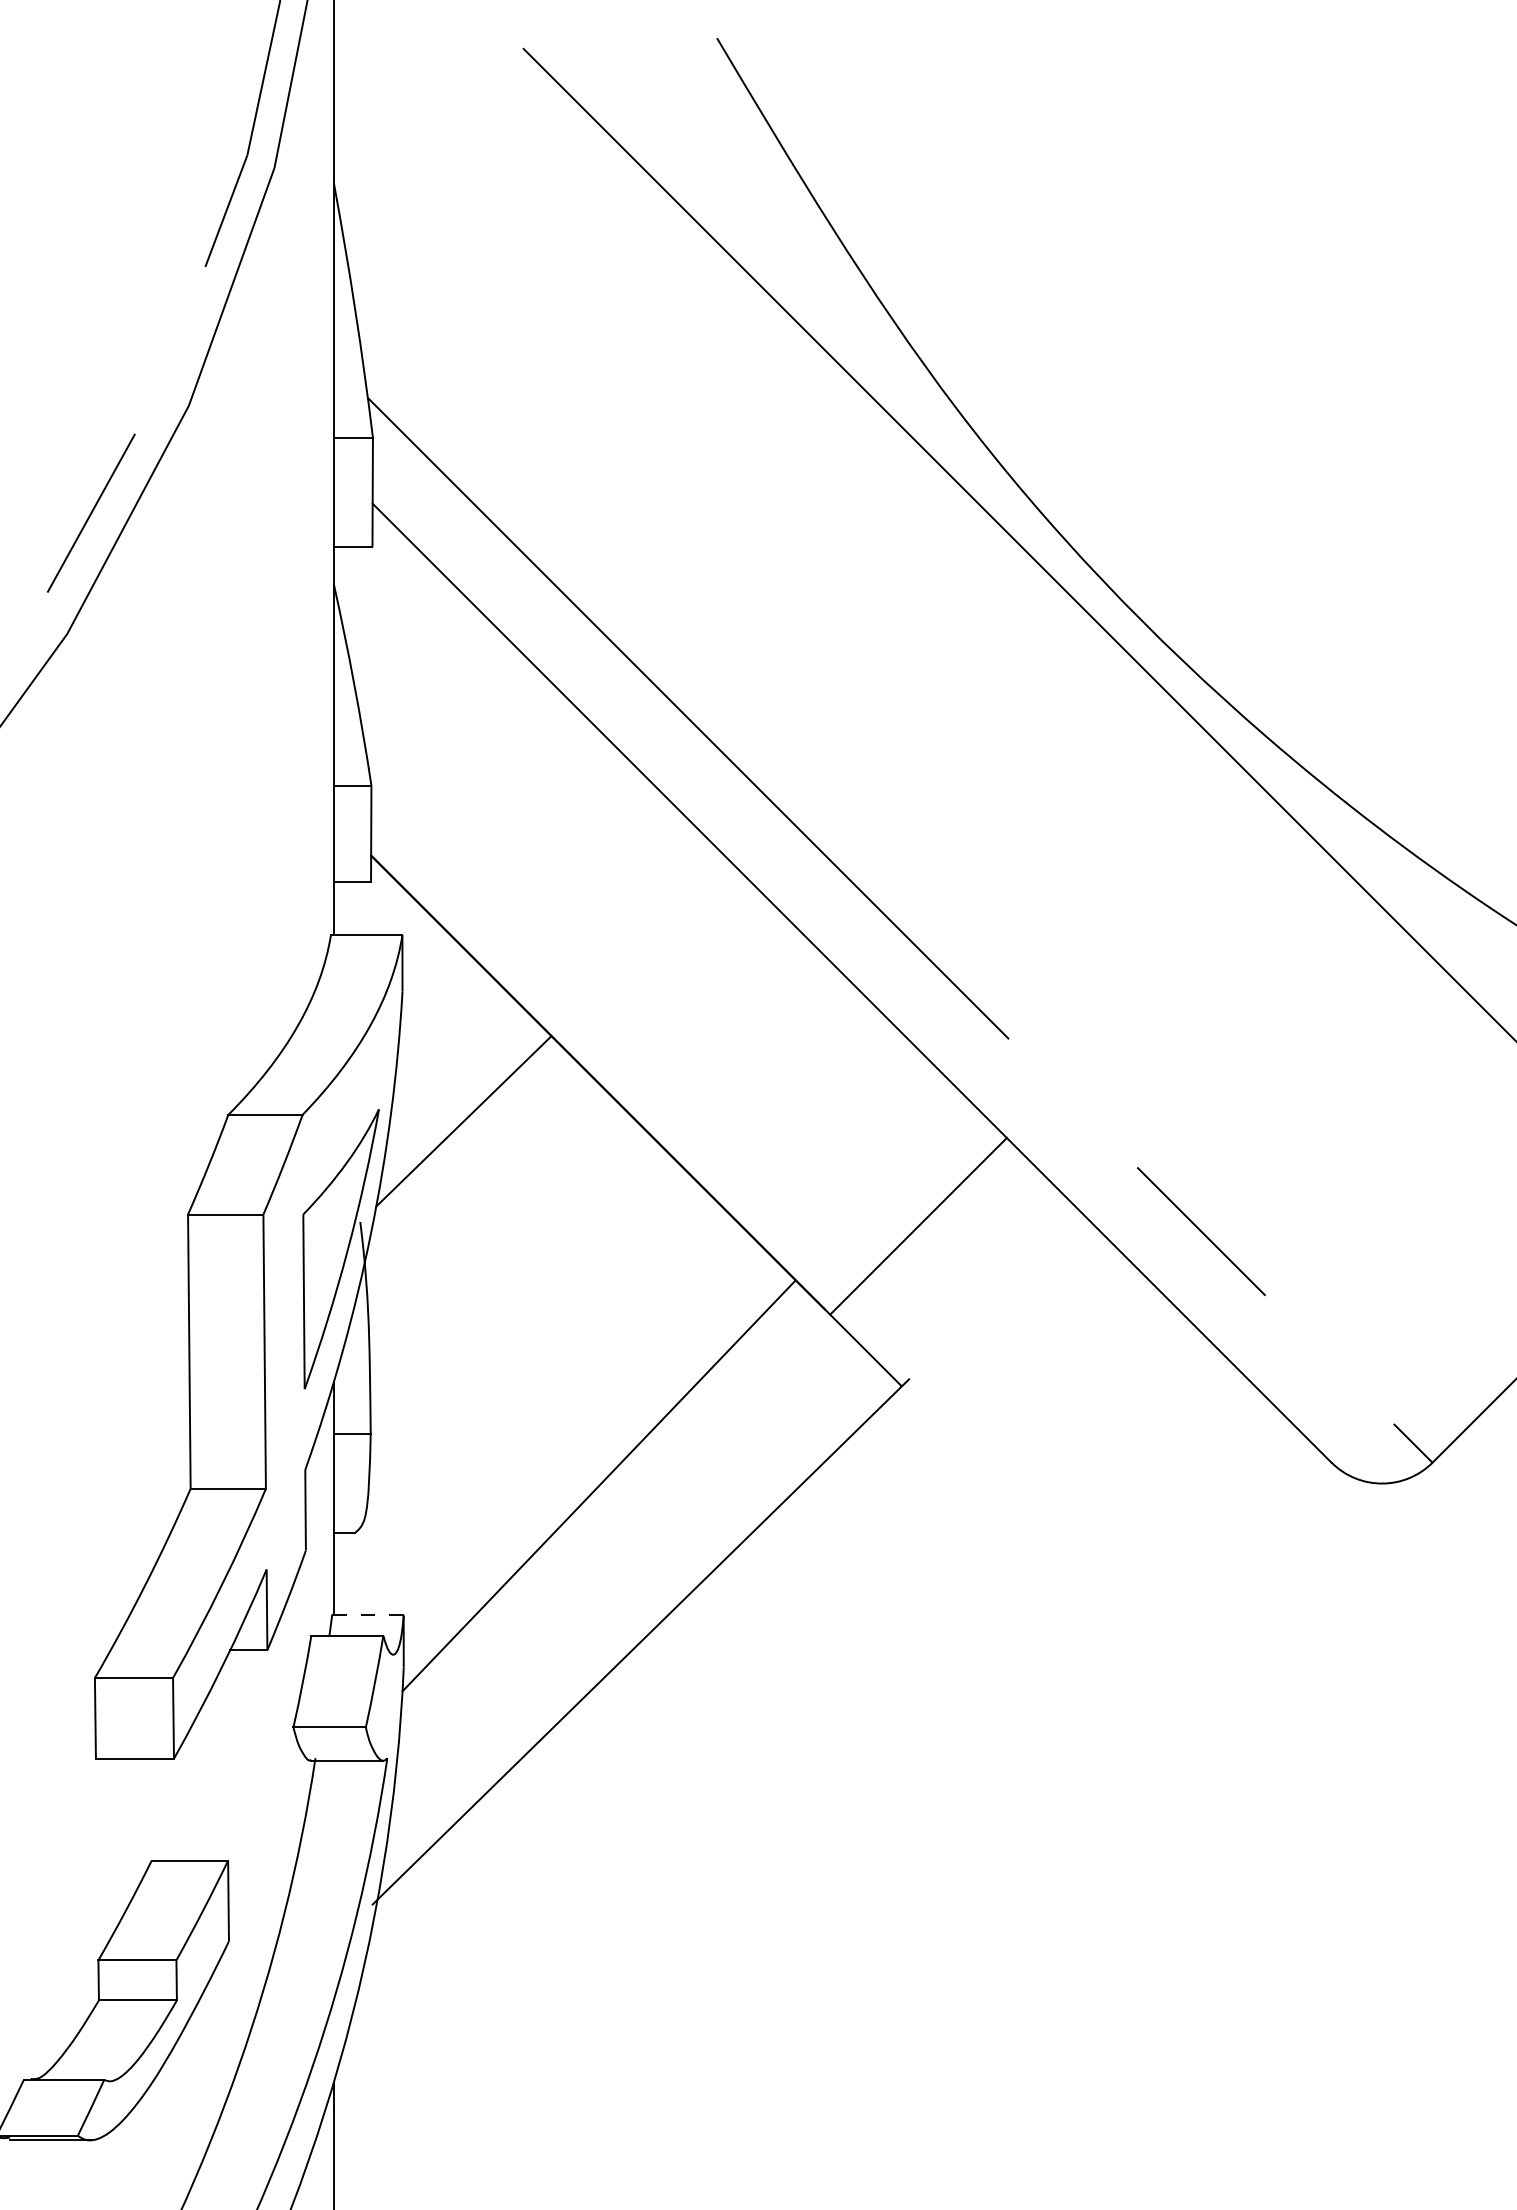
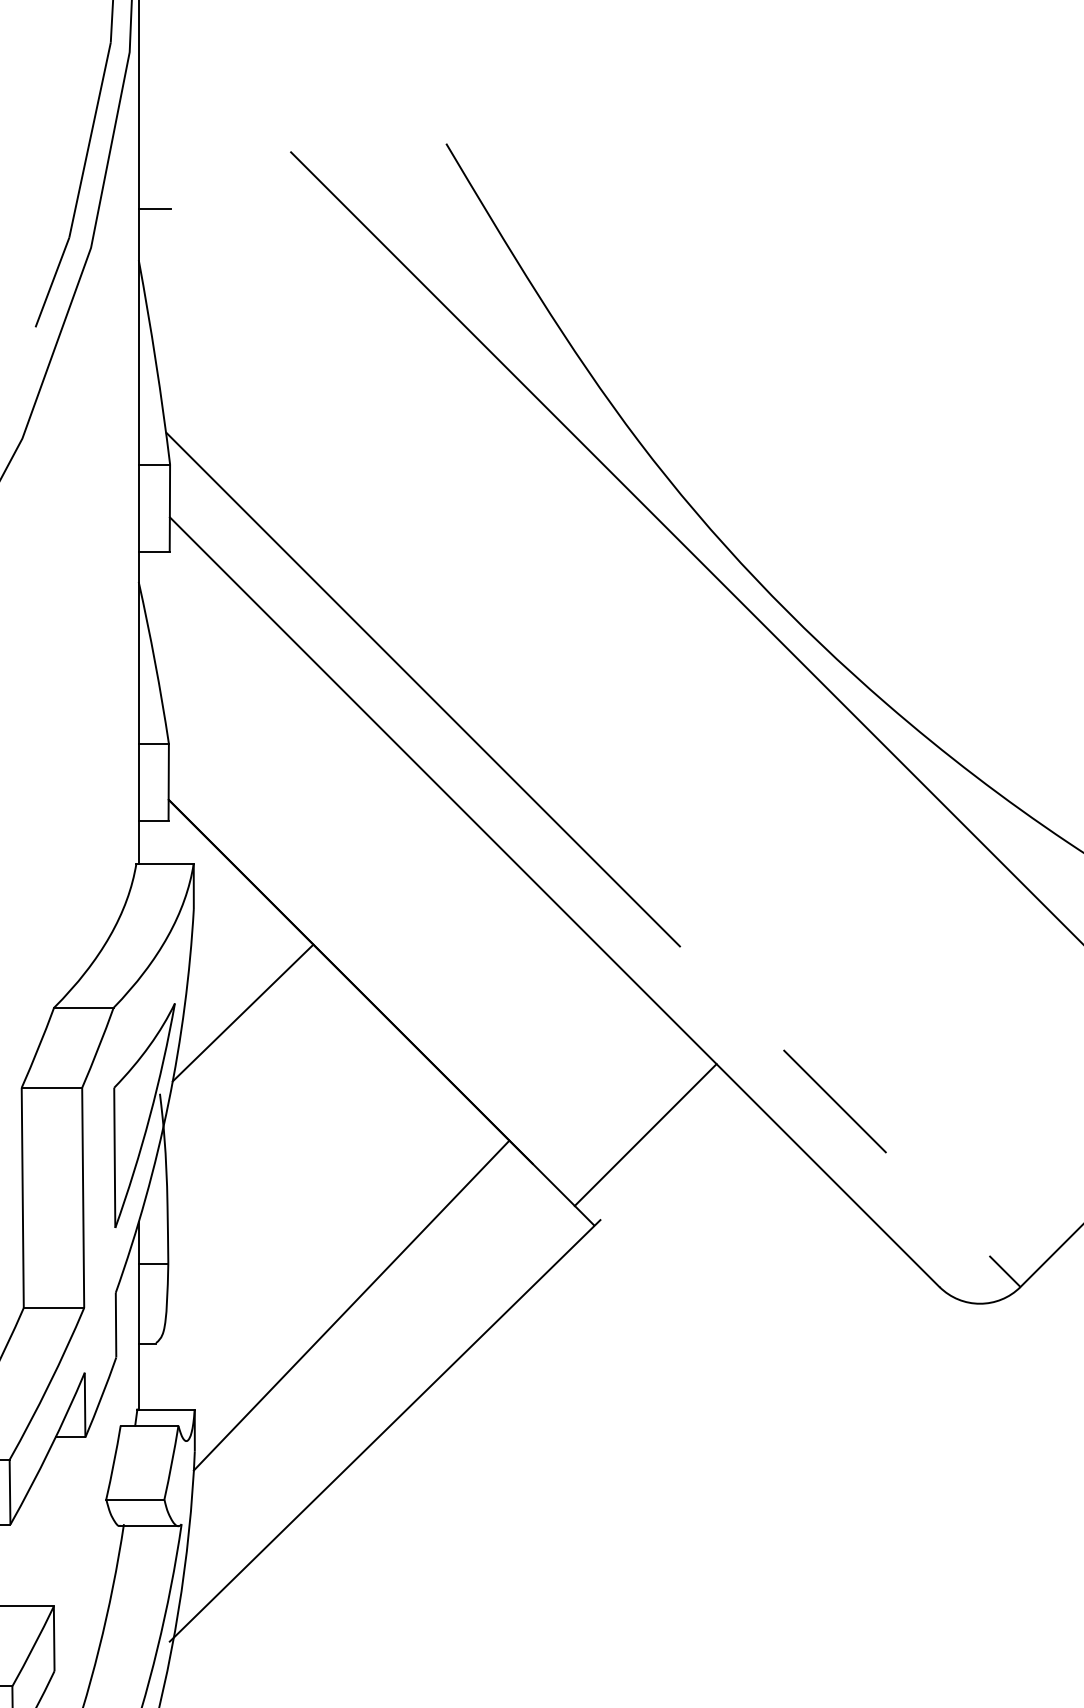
line: (353, 119) -> (154, 208), added
line: (918, 1225) -> (645, 1134), moved
line: (367, 1615) -> (165, 1409), dashed -> solid

